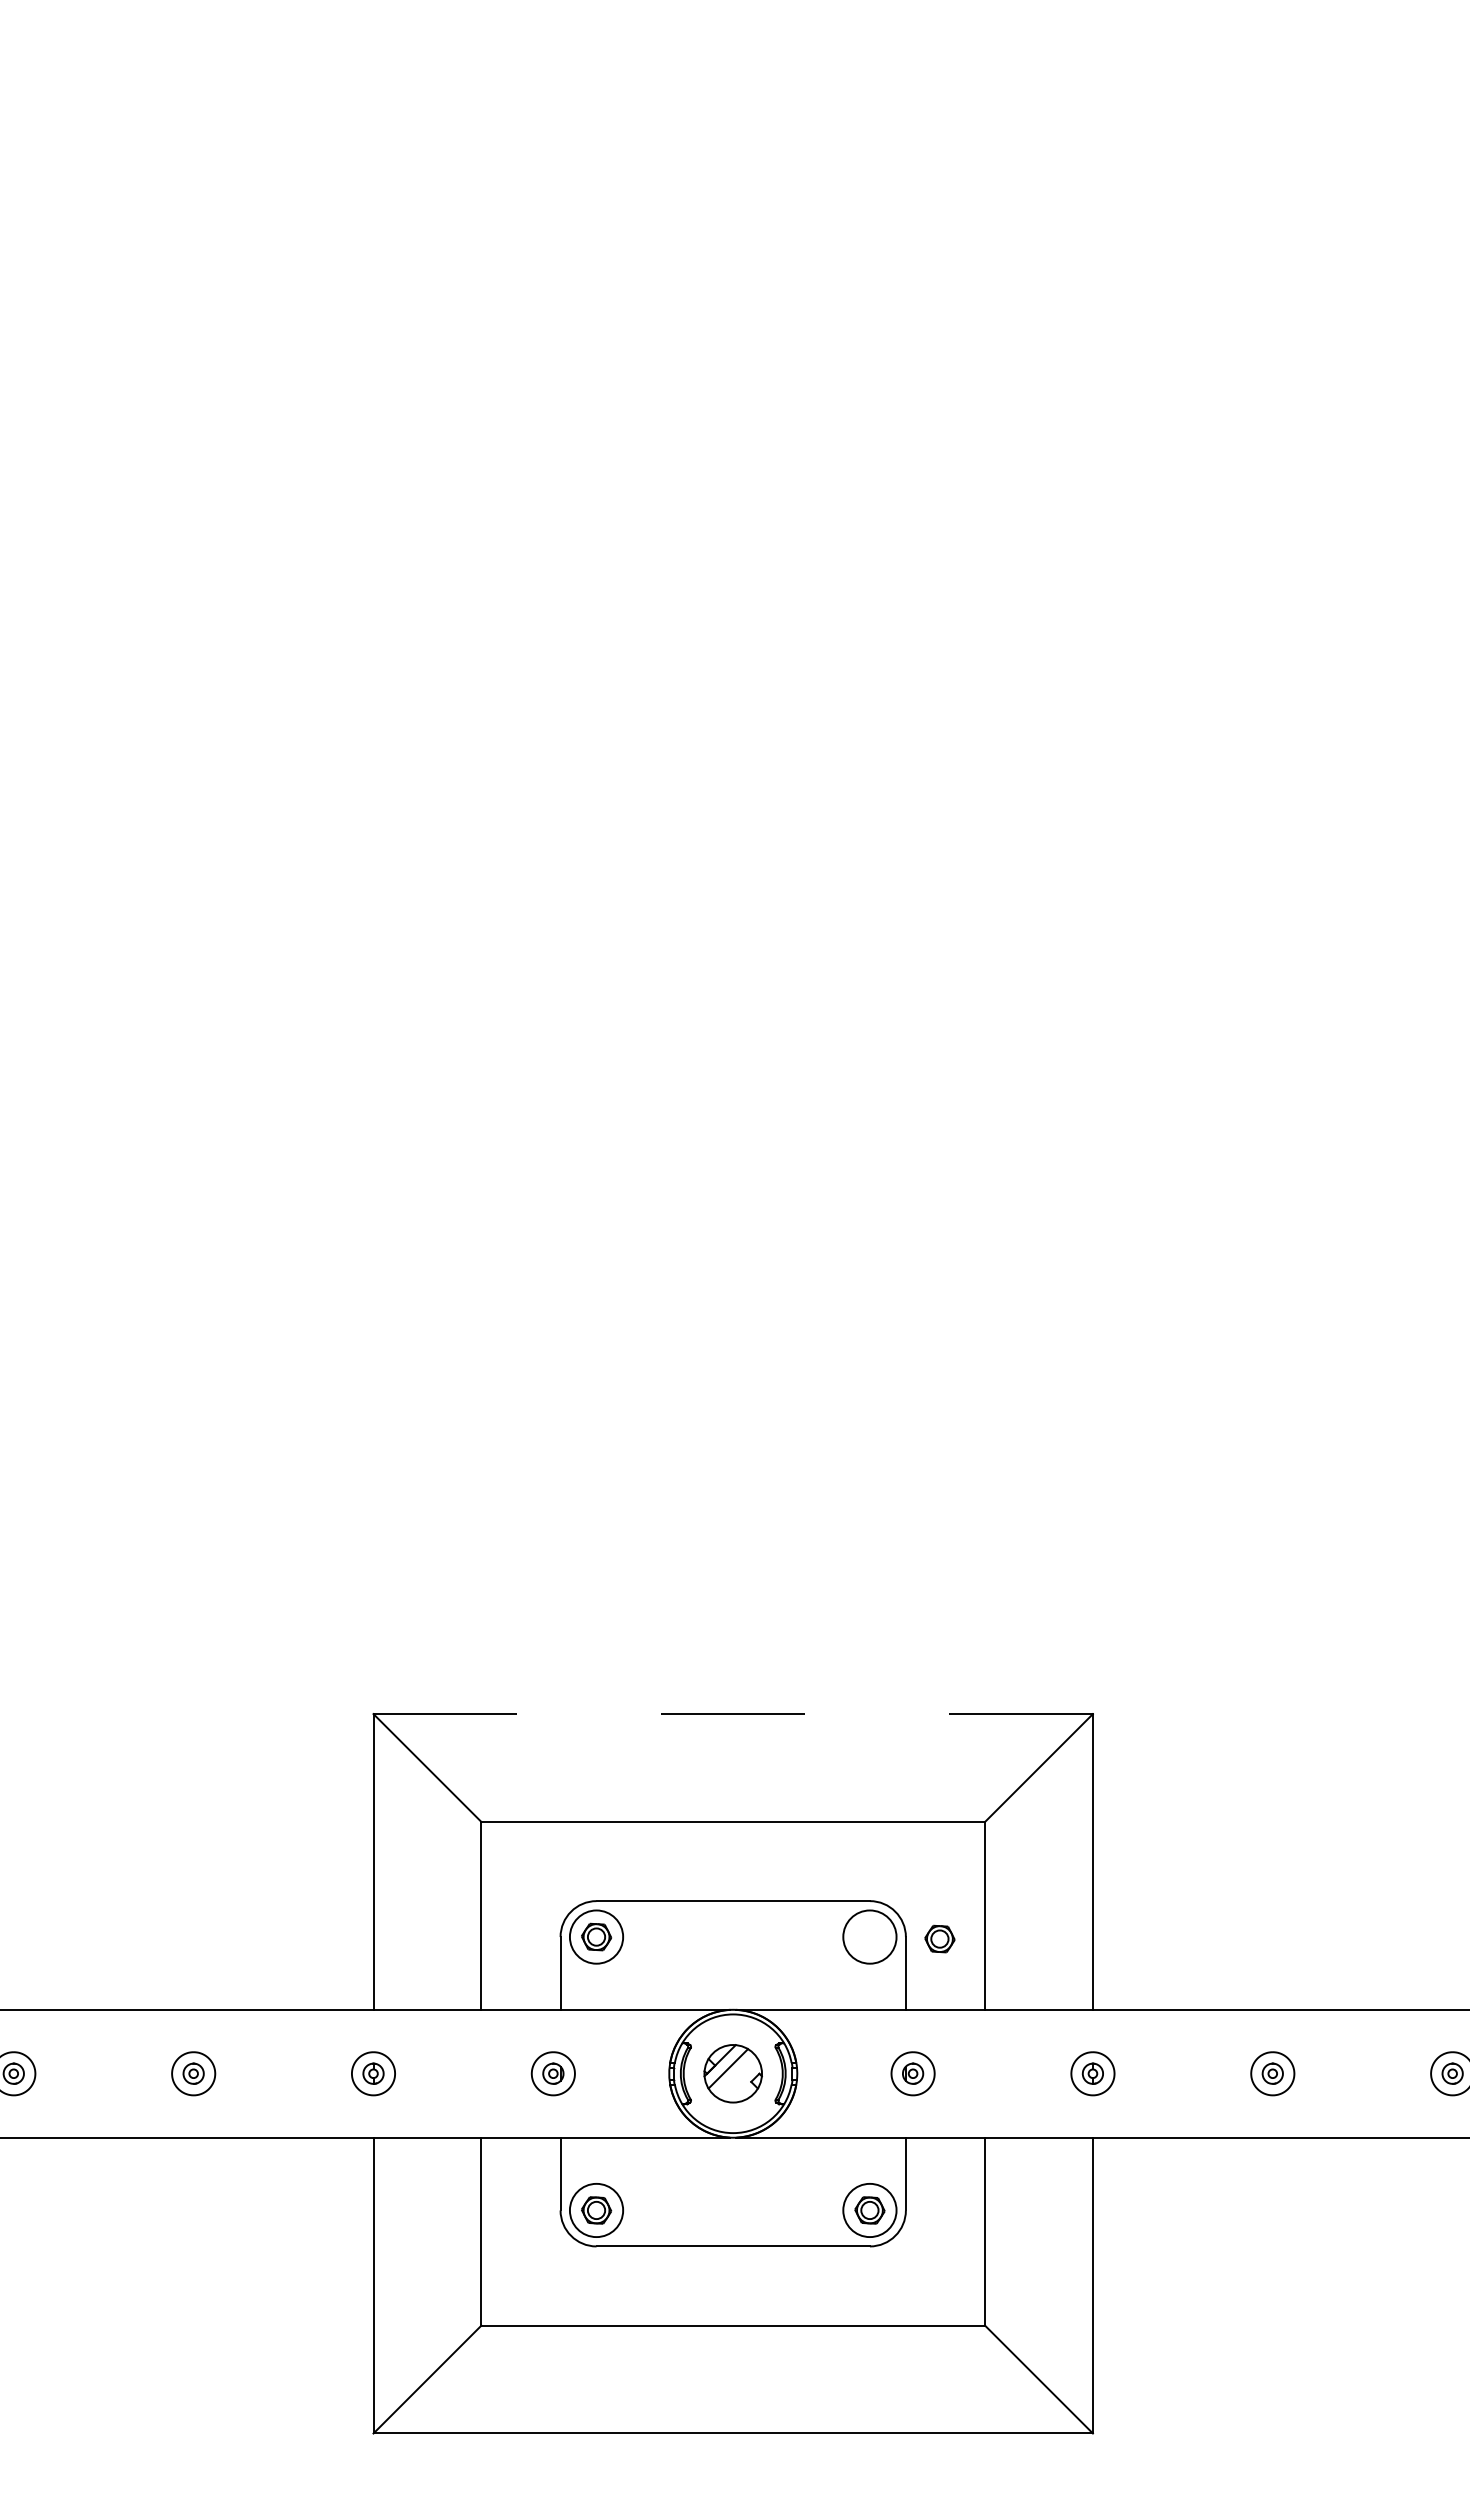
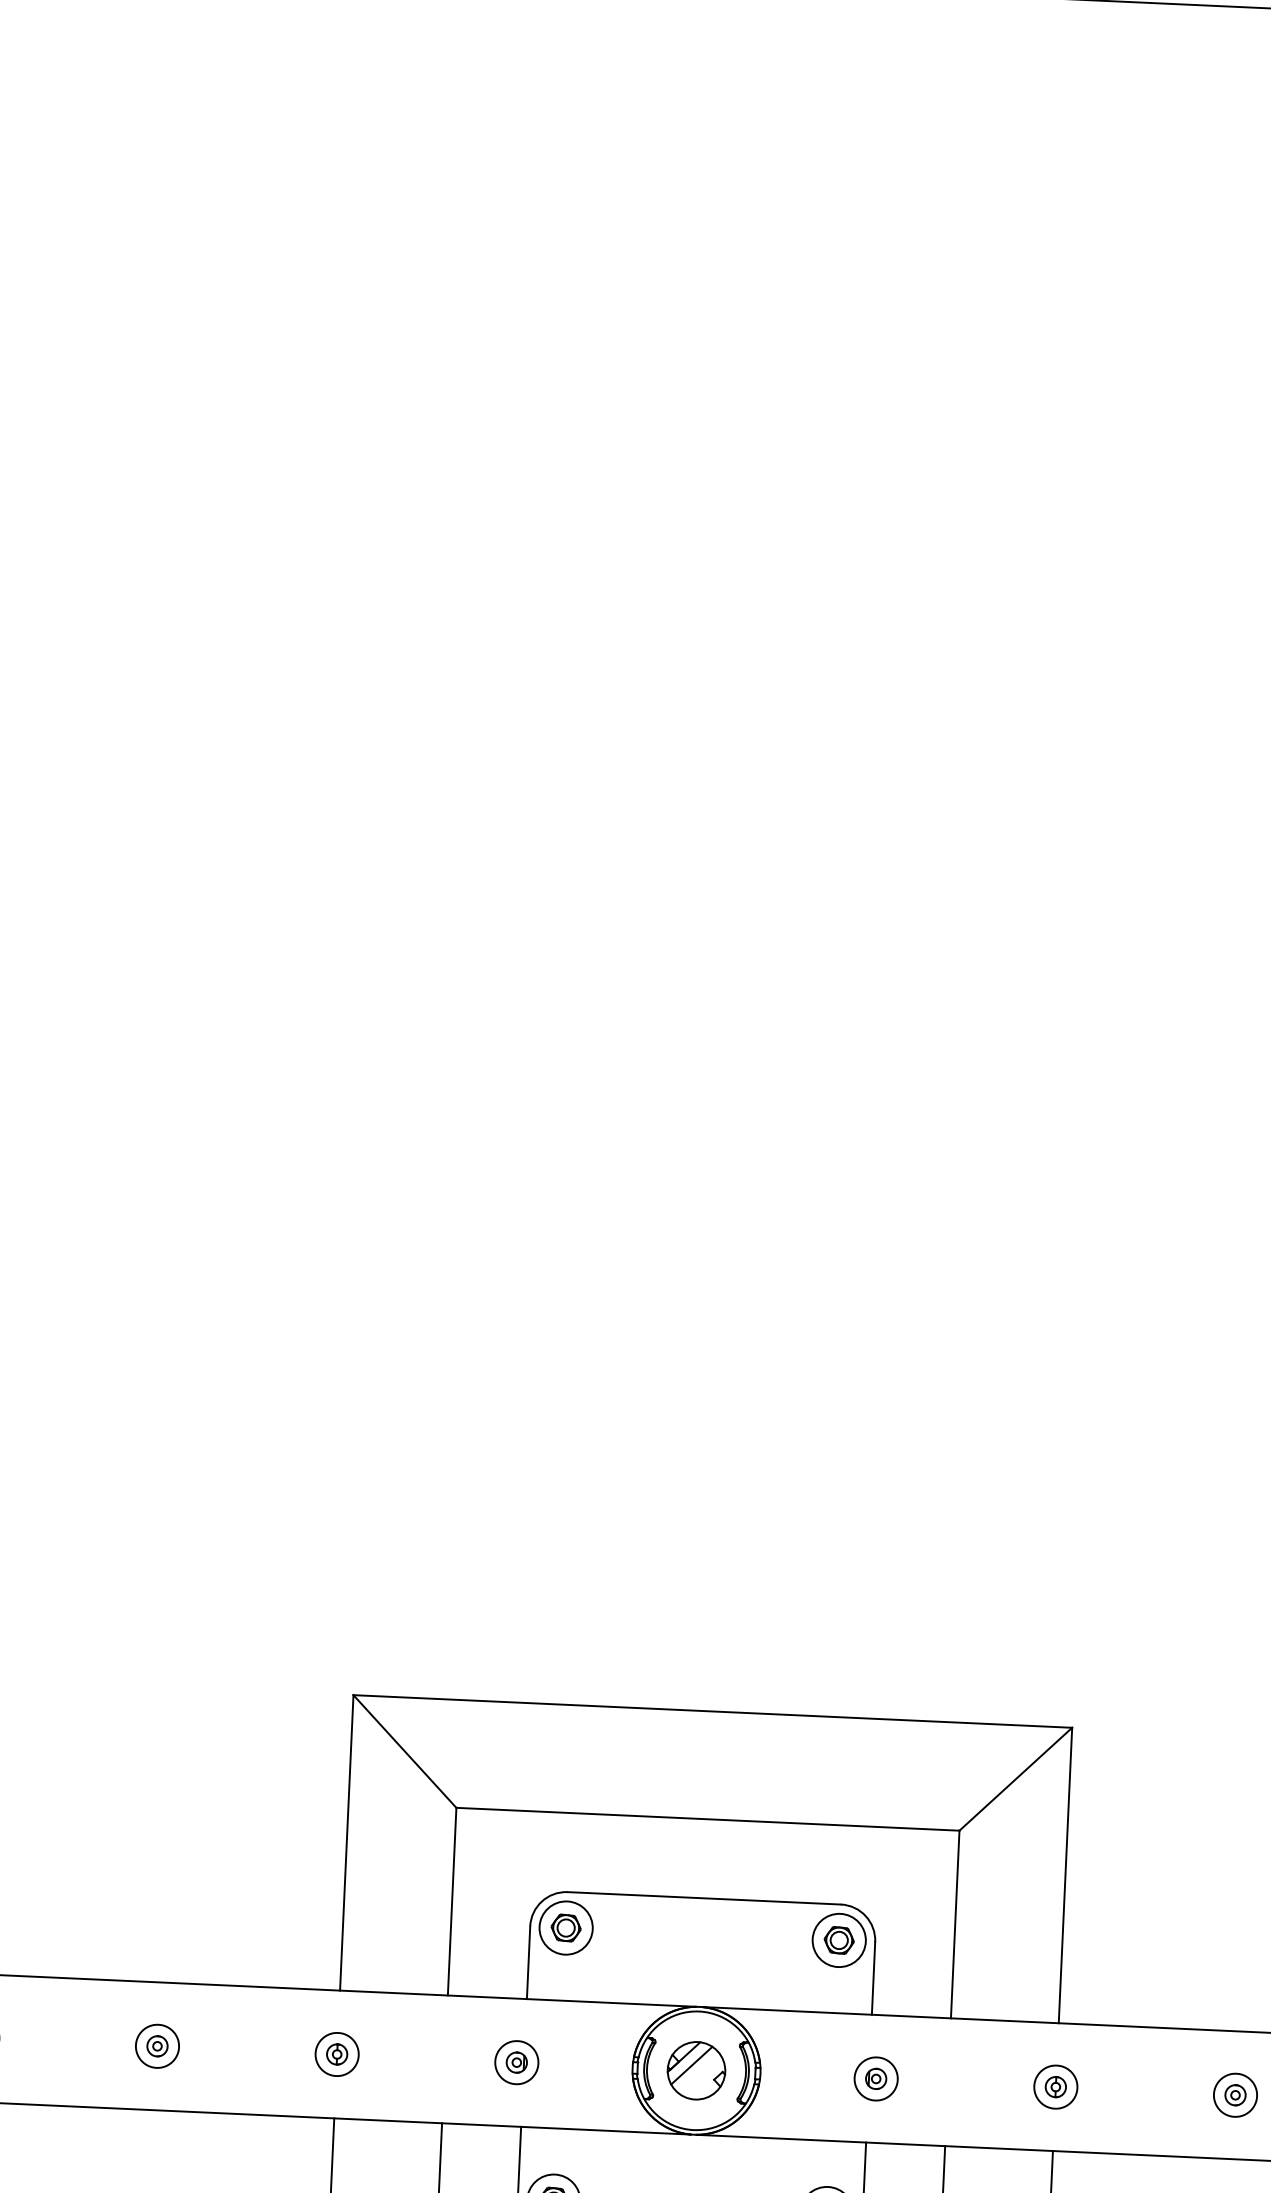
line: (733, 1714) -> (713, 1711), dashed -> solid
part: (939, 1938) -> (838, 1939), moved

